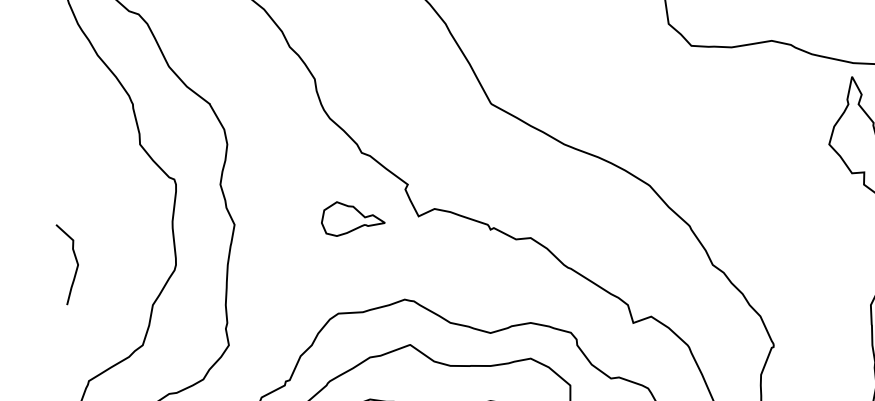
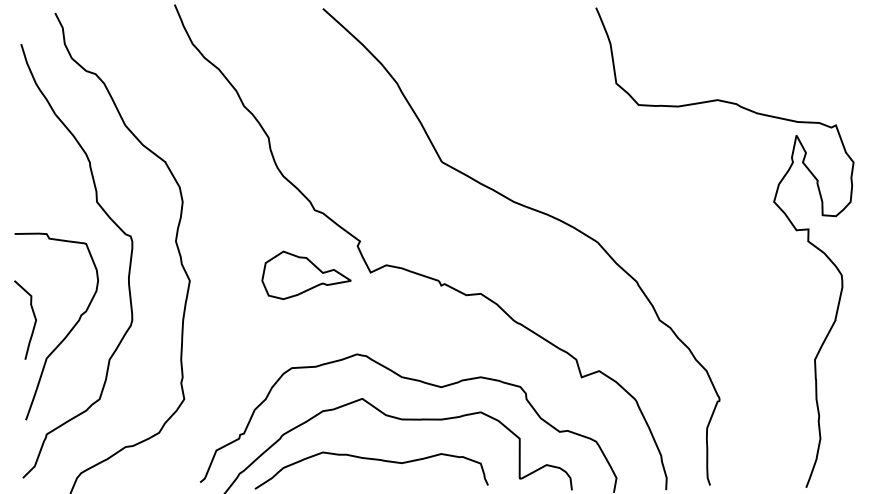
part: (353, 218) -> (306, 274), size x1.43
curve: (109, 279) -> (66, 334), added

